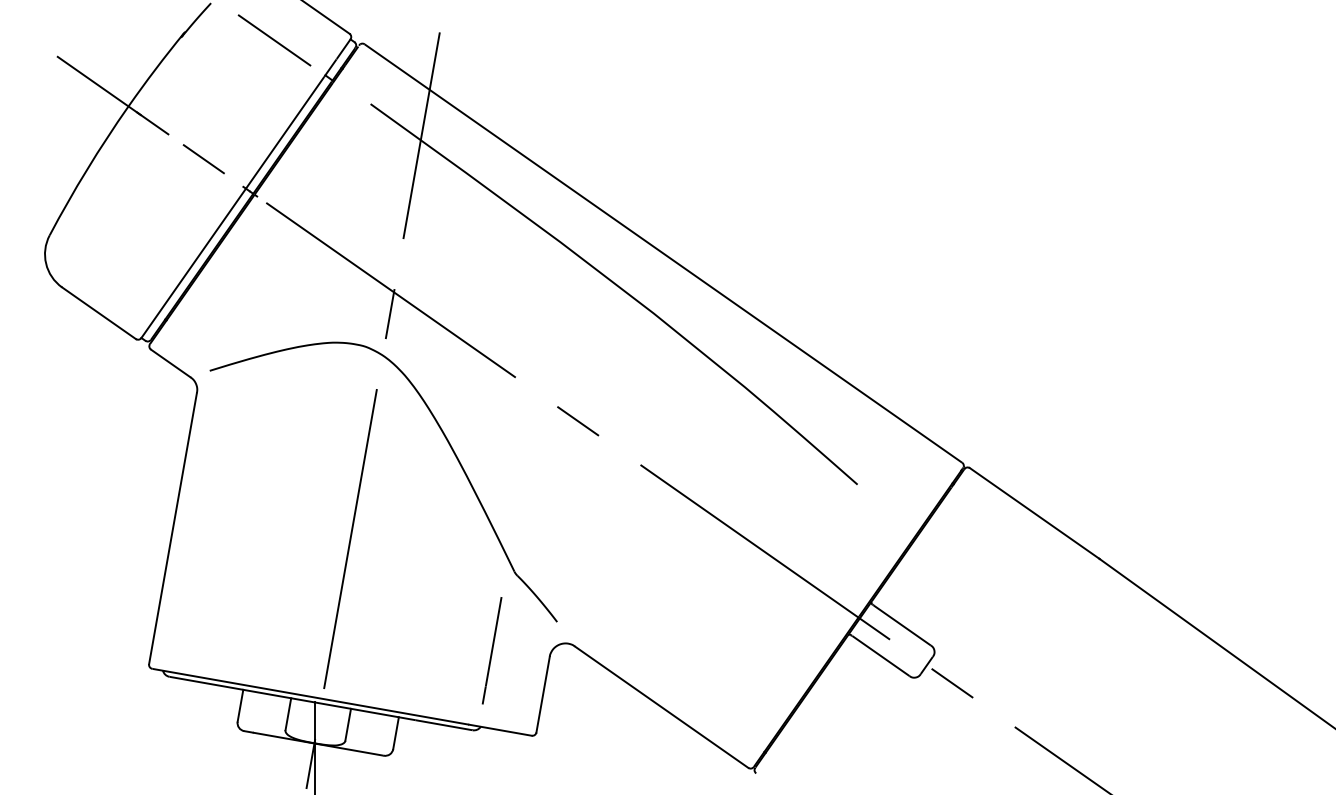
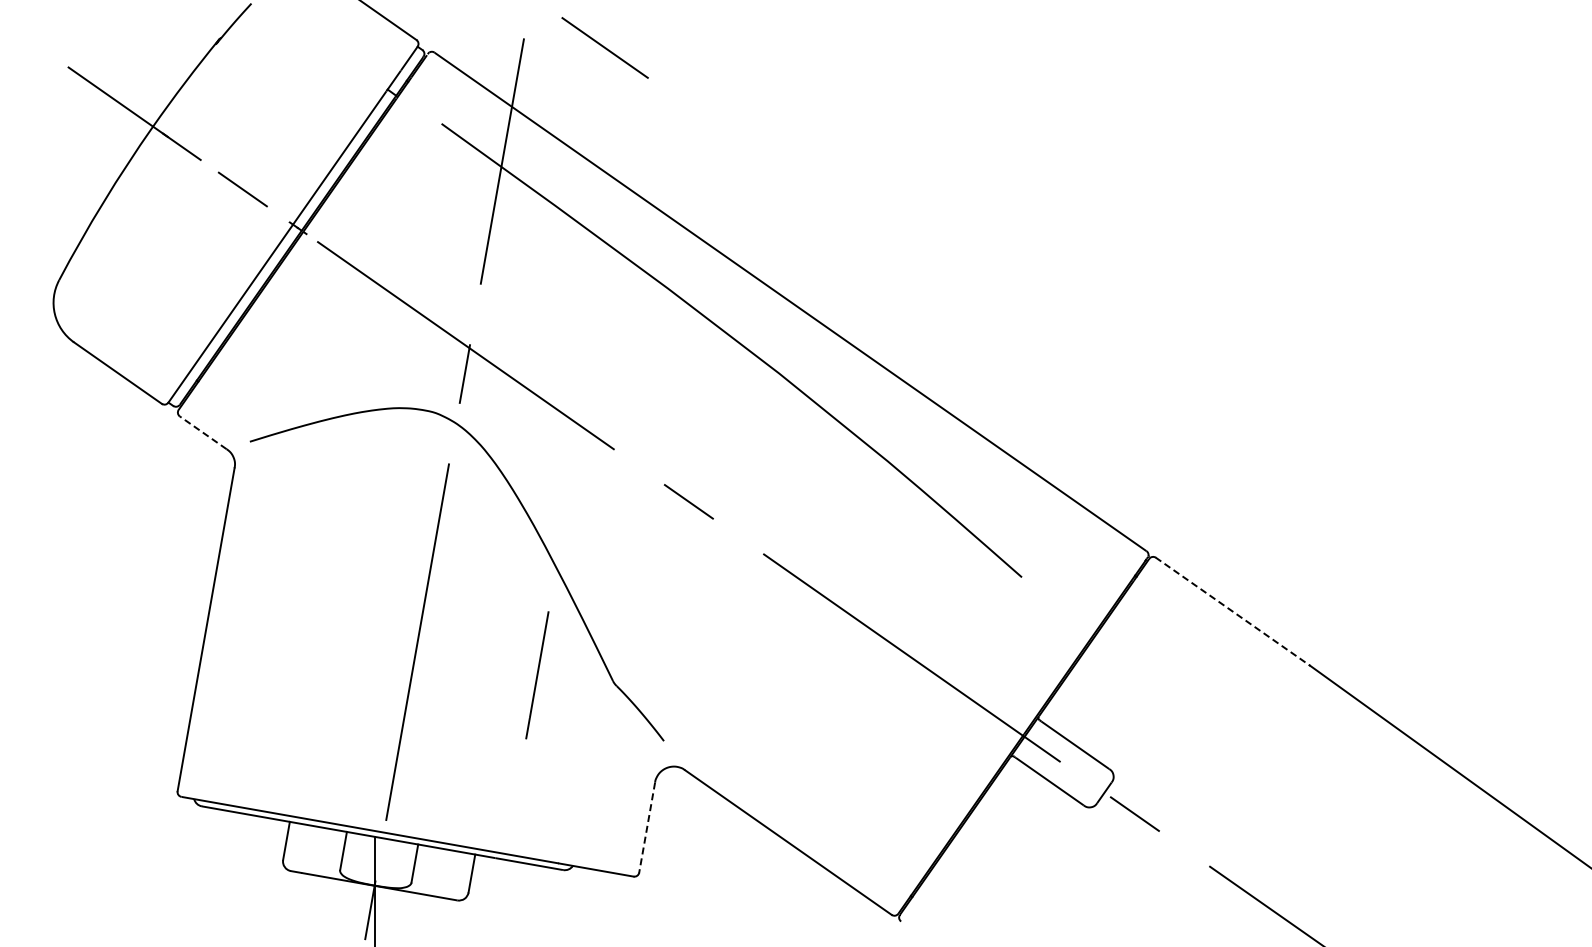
line: (274, 40) -> (604, 47), moved
line: (169, 363) -> (202, 432), solid -> dashed
line: (1035, 513) -> (1233, 611), solid -> dashed
line: (492, 650) -> (537, 675), moved
line: (543, 695) -> (647, 828), solid -> dashed

